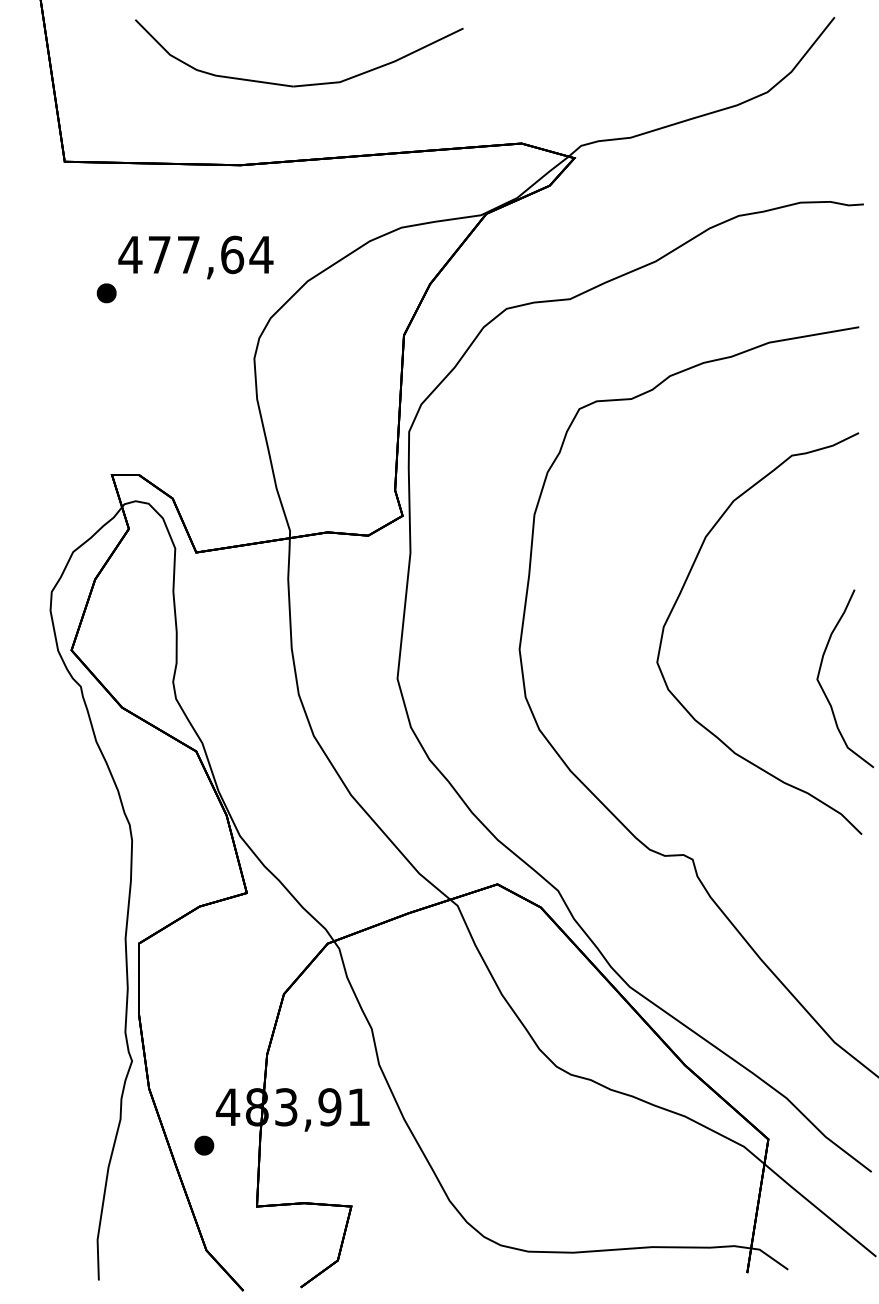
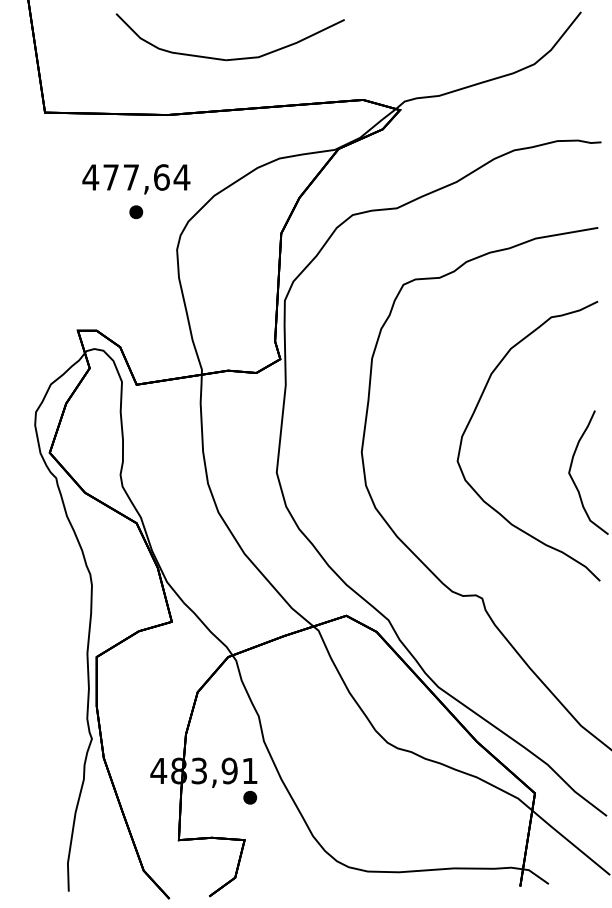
part: (300, 84) -> (231, 58), moved
part: (107, 293) -> (136, 212), moved
part: (204, 1145) -> (250, 797), moved

